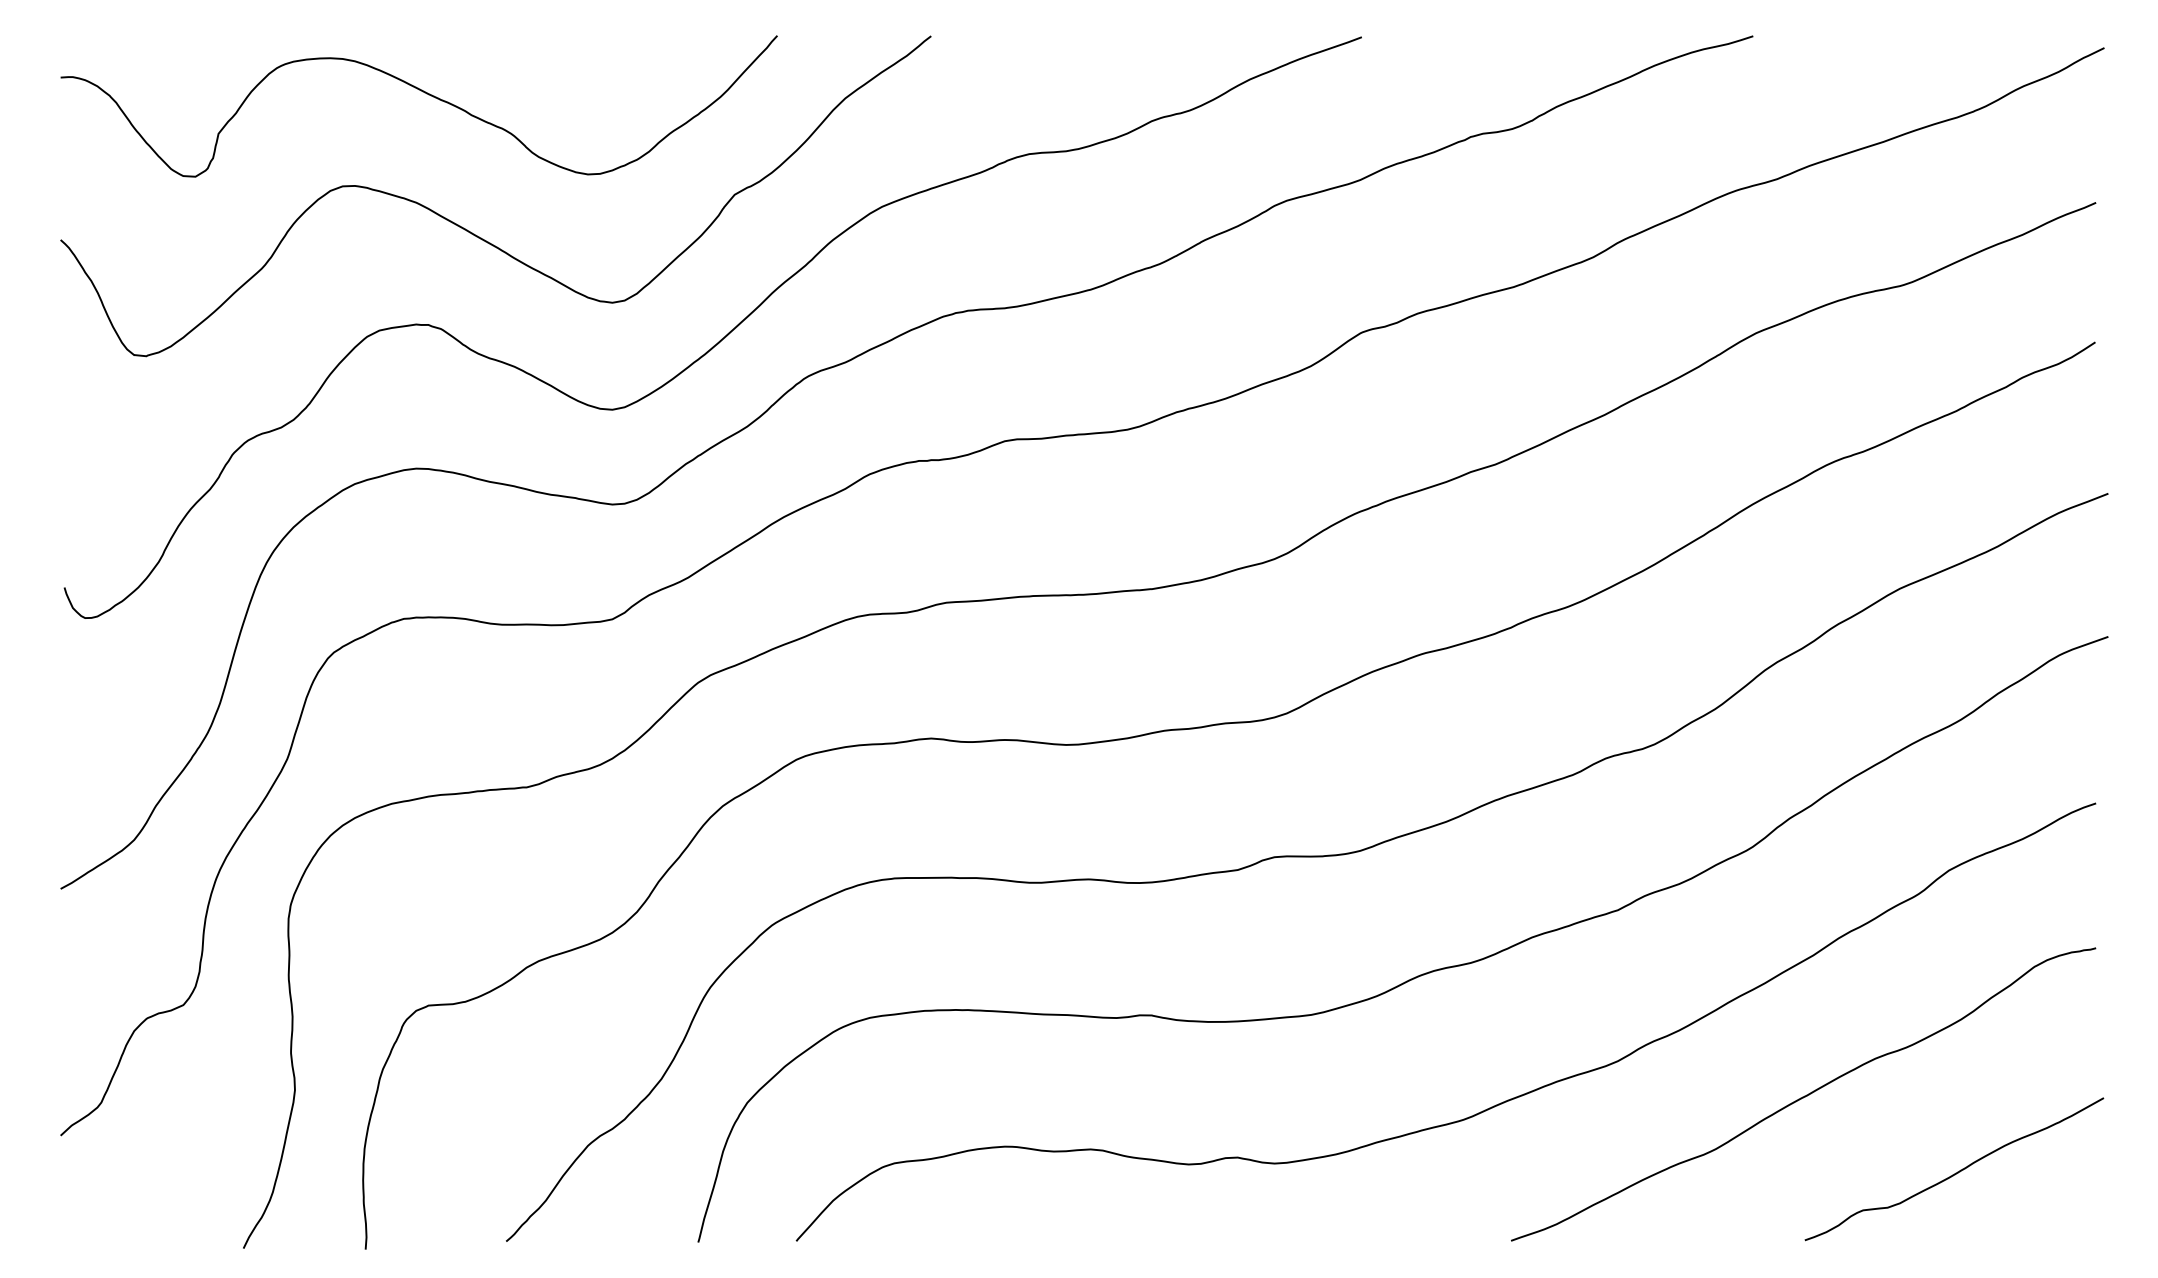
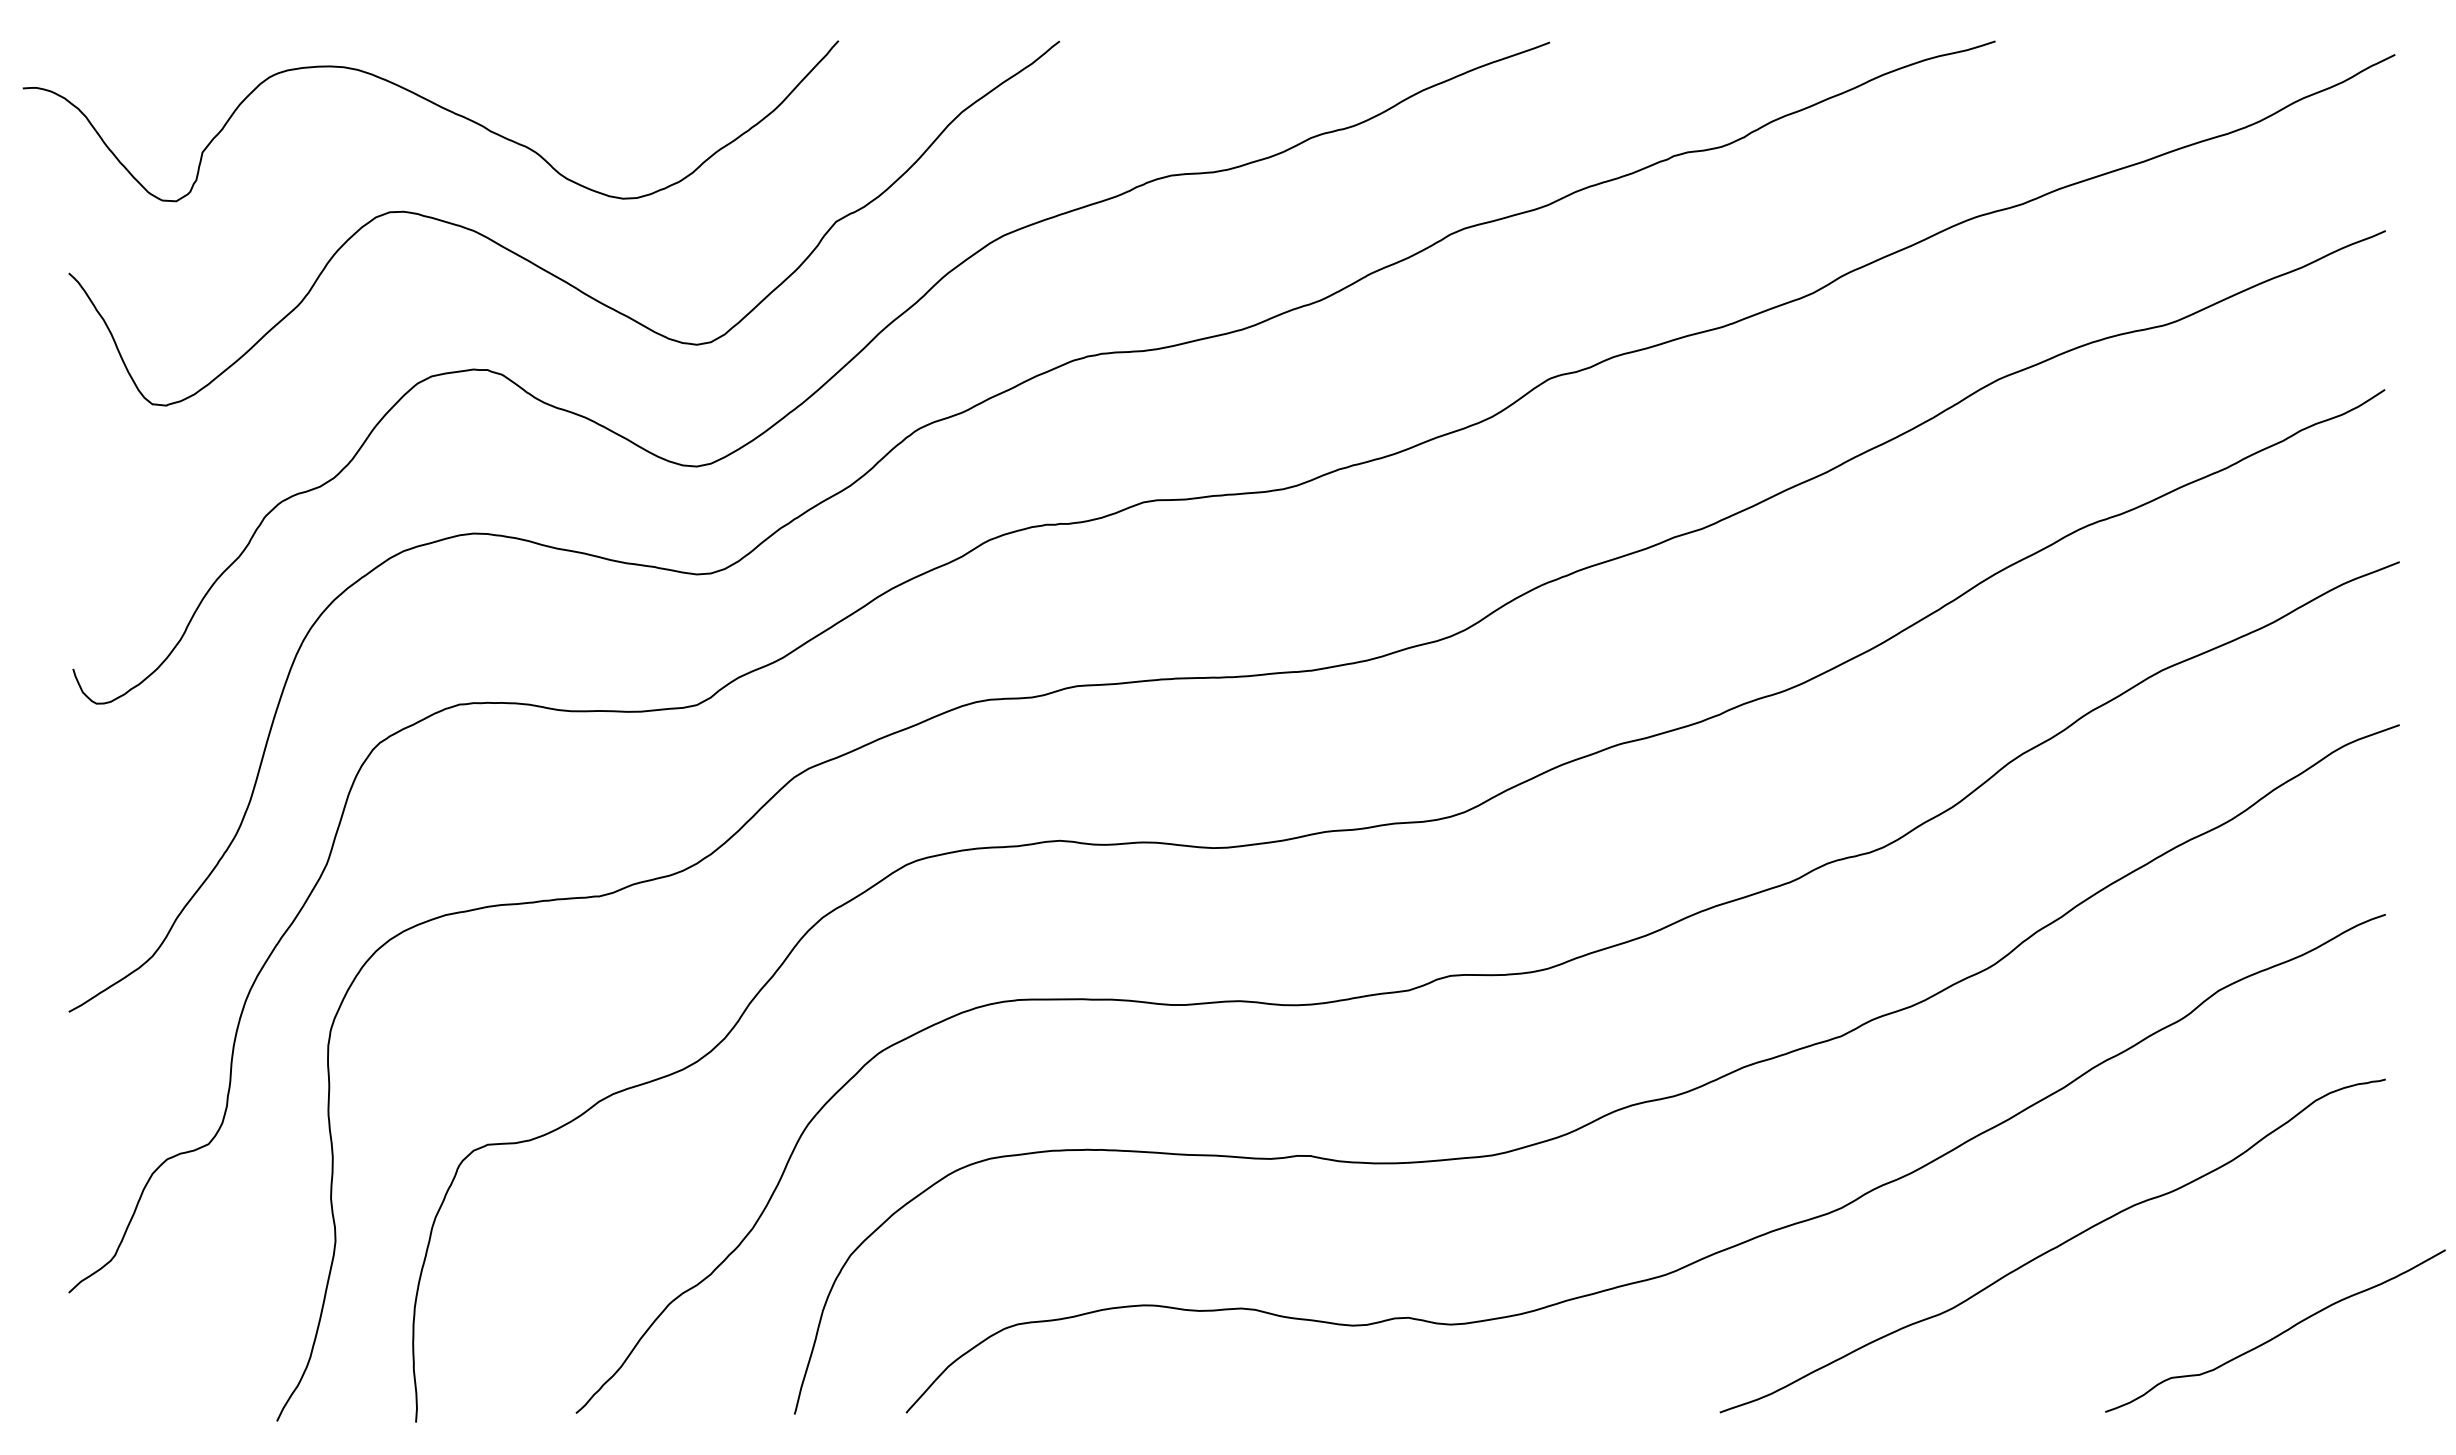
curve: (424, 93) -> (437, 106), moved
curve: (1957, 1171) -> (2279, 1333), moved

